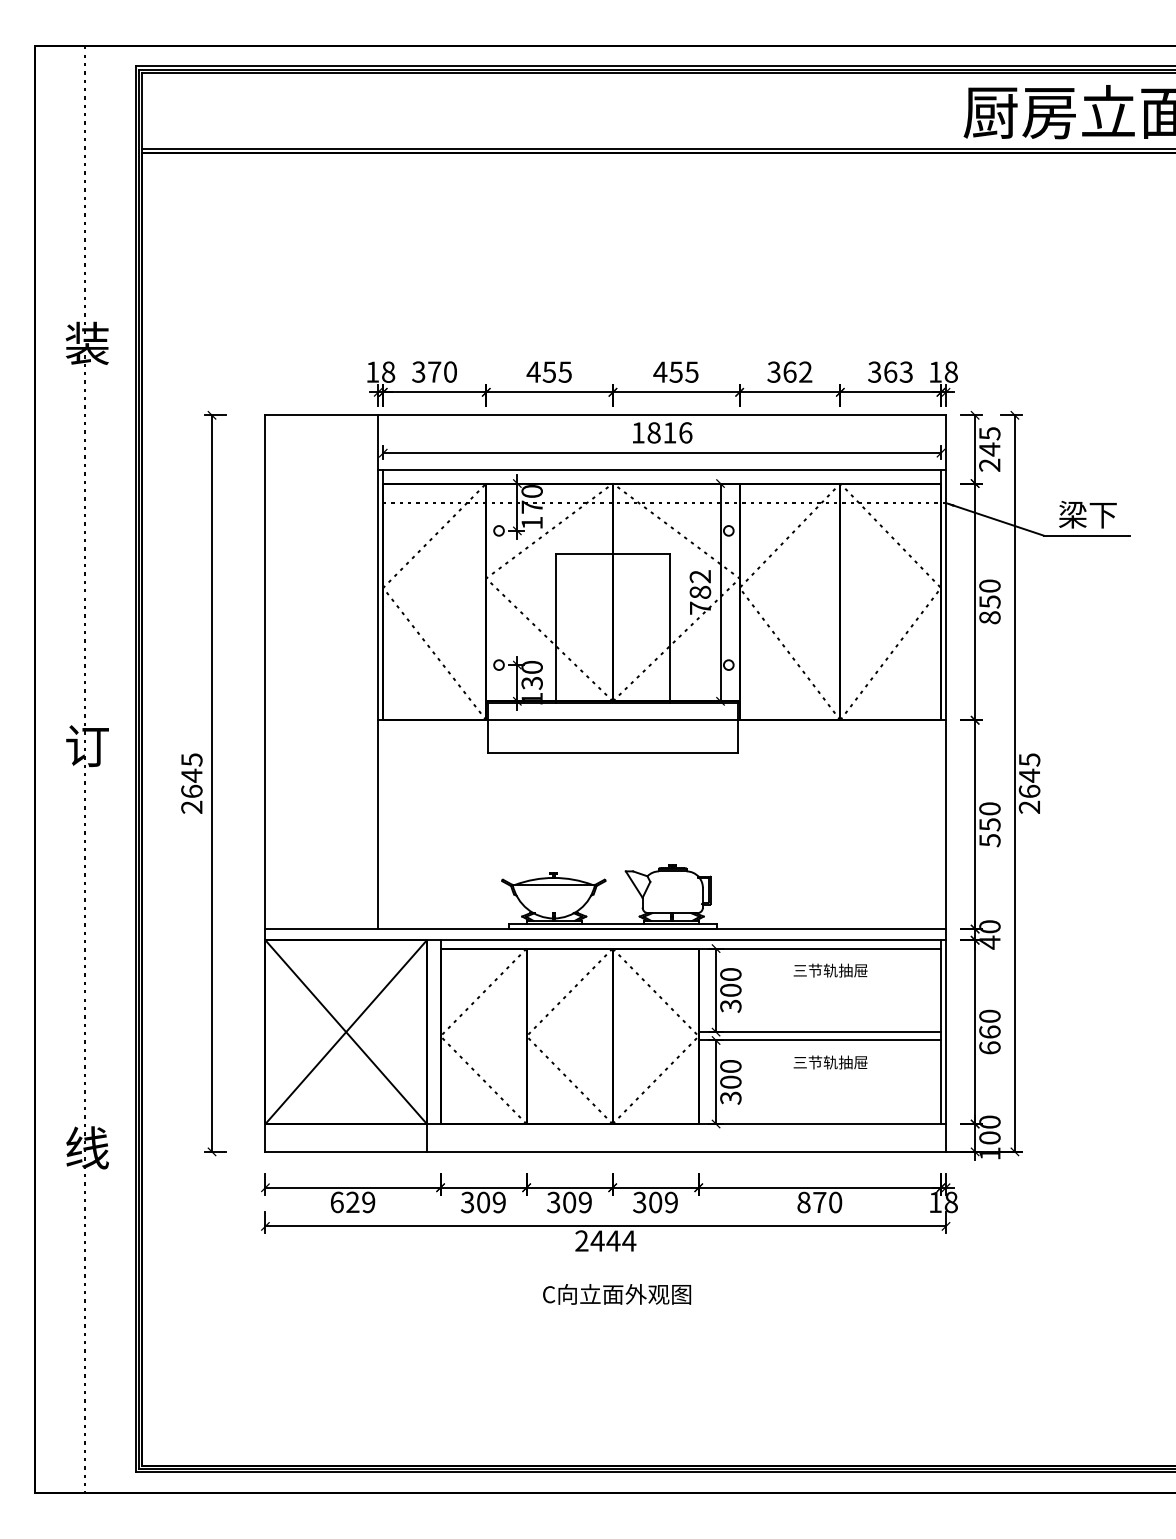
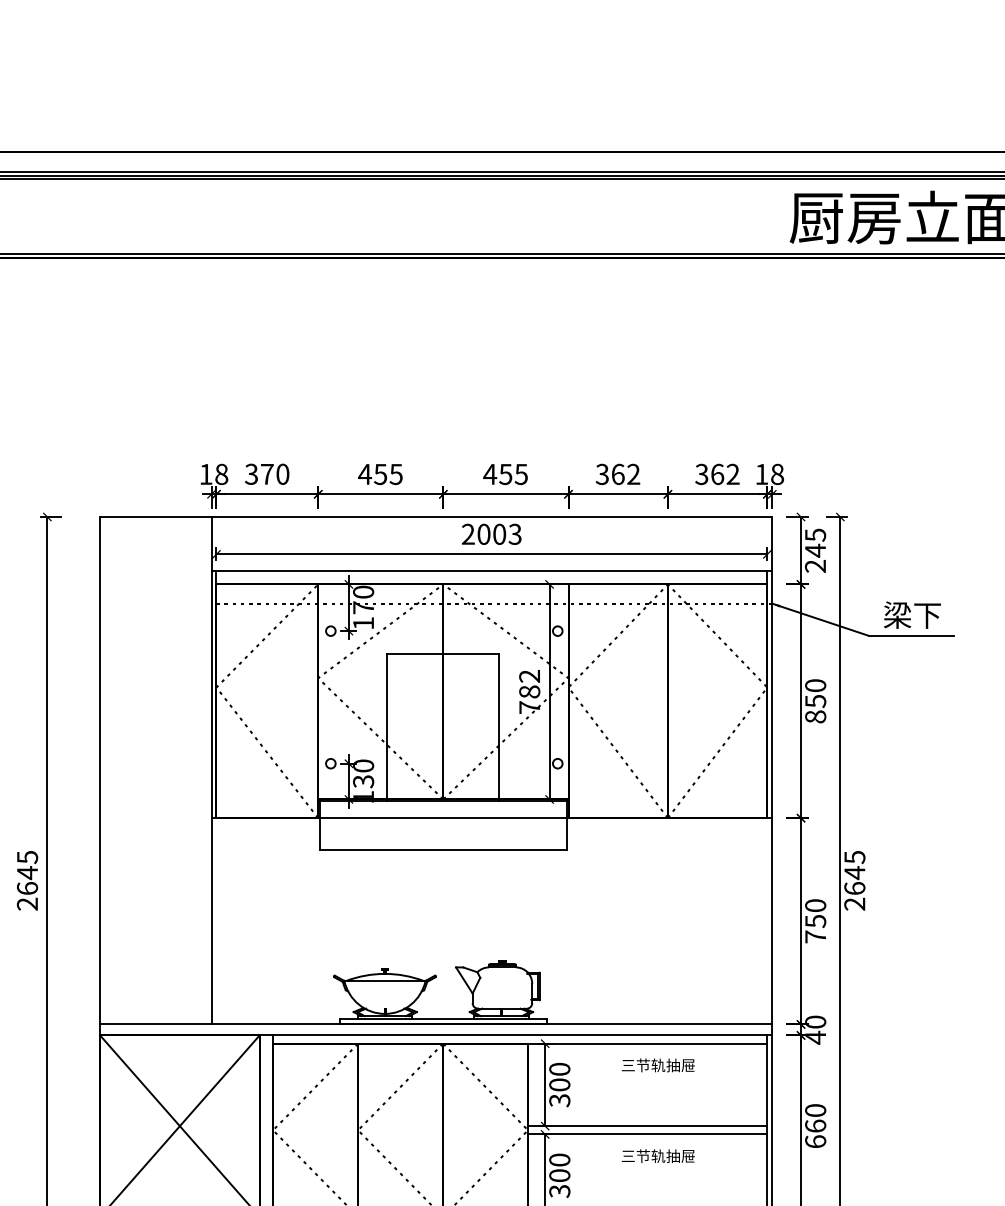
text: (905, 372) -> (732, 474), 363 -> 362
text: (661, 432) -> (491, 533), 1816 -> 2003
text: (989, 840) -> (815, 936), 550 -> 750

